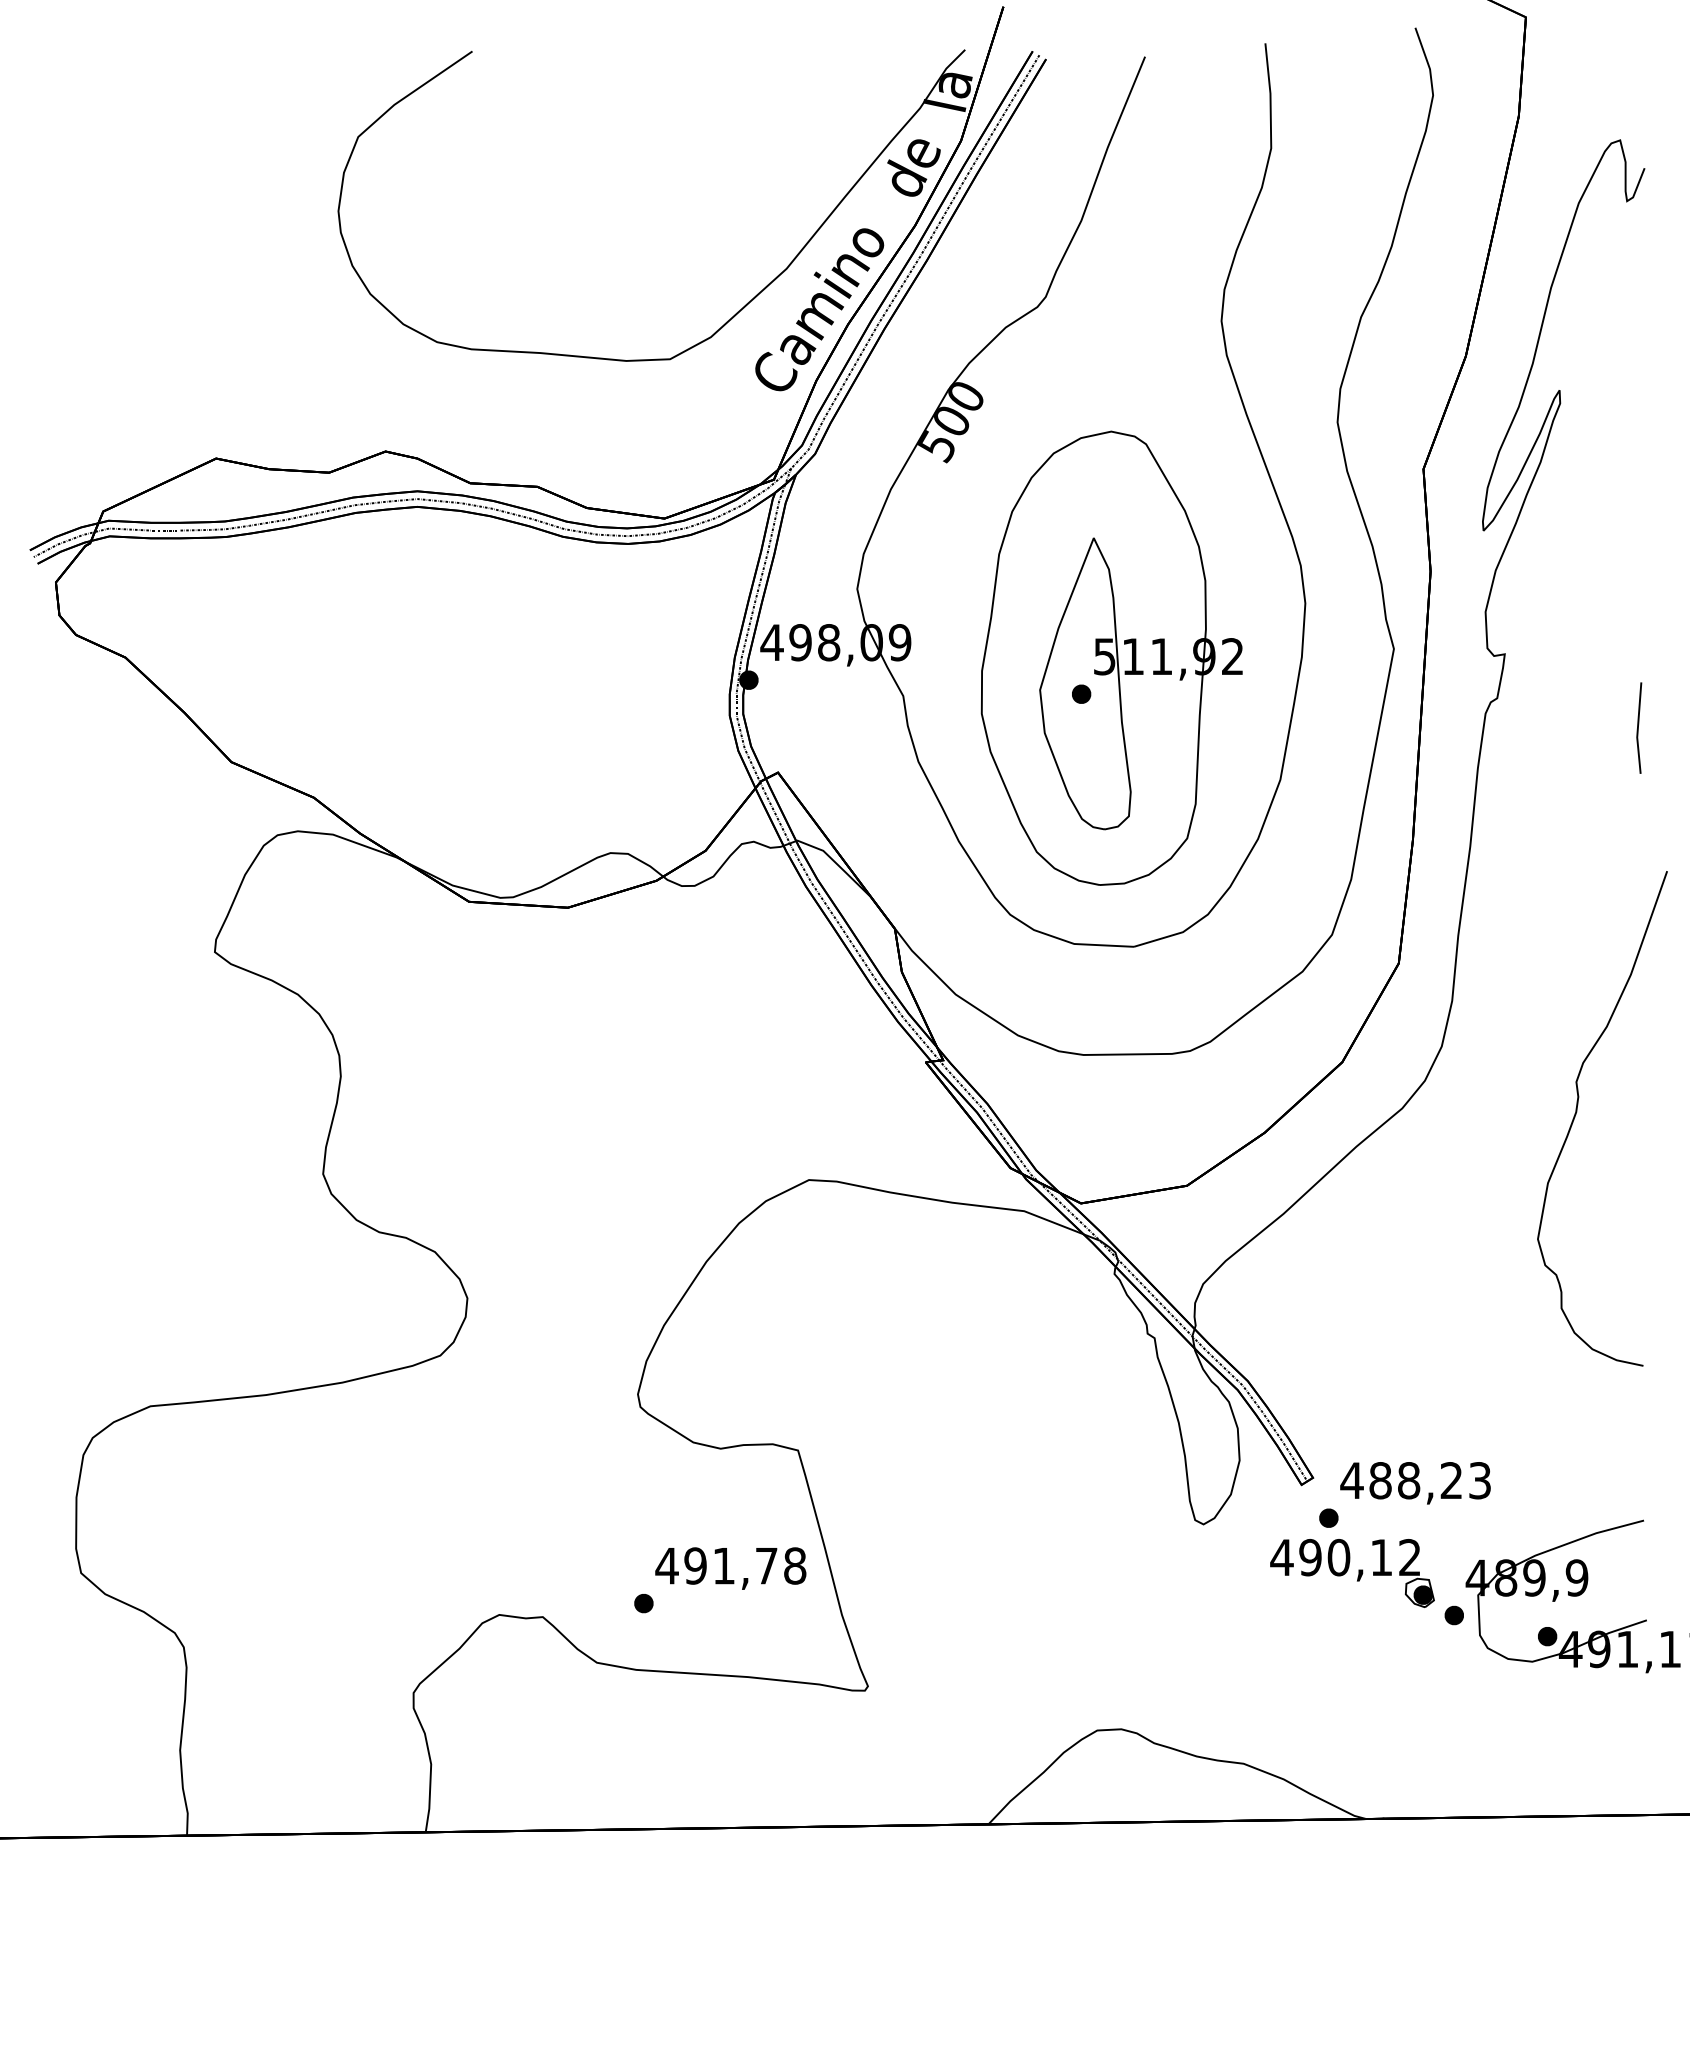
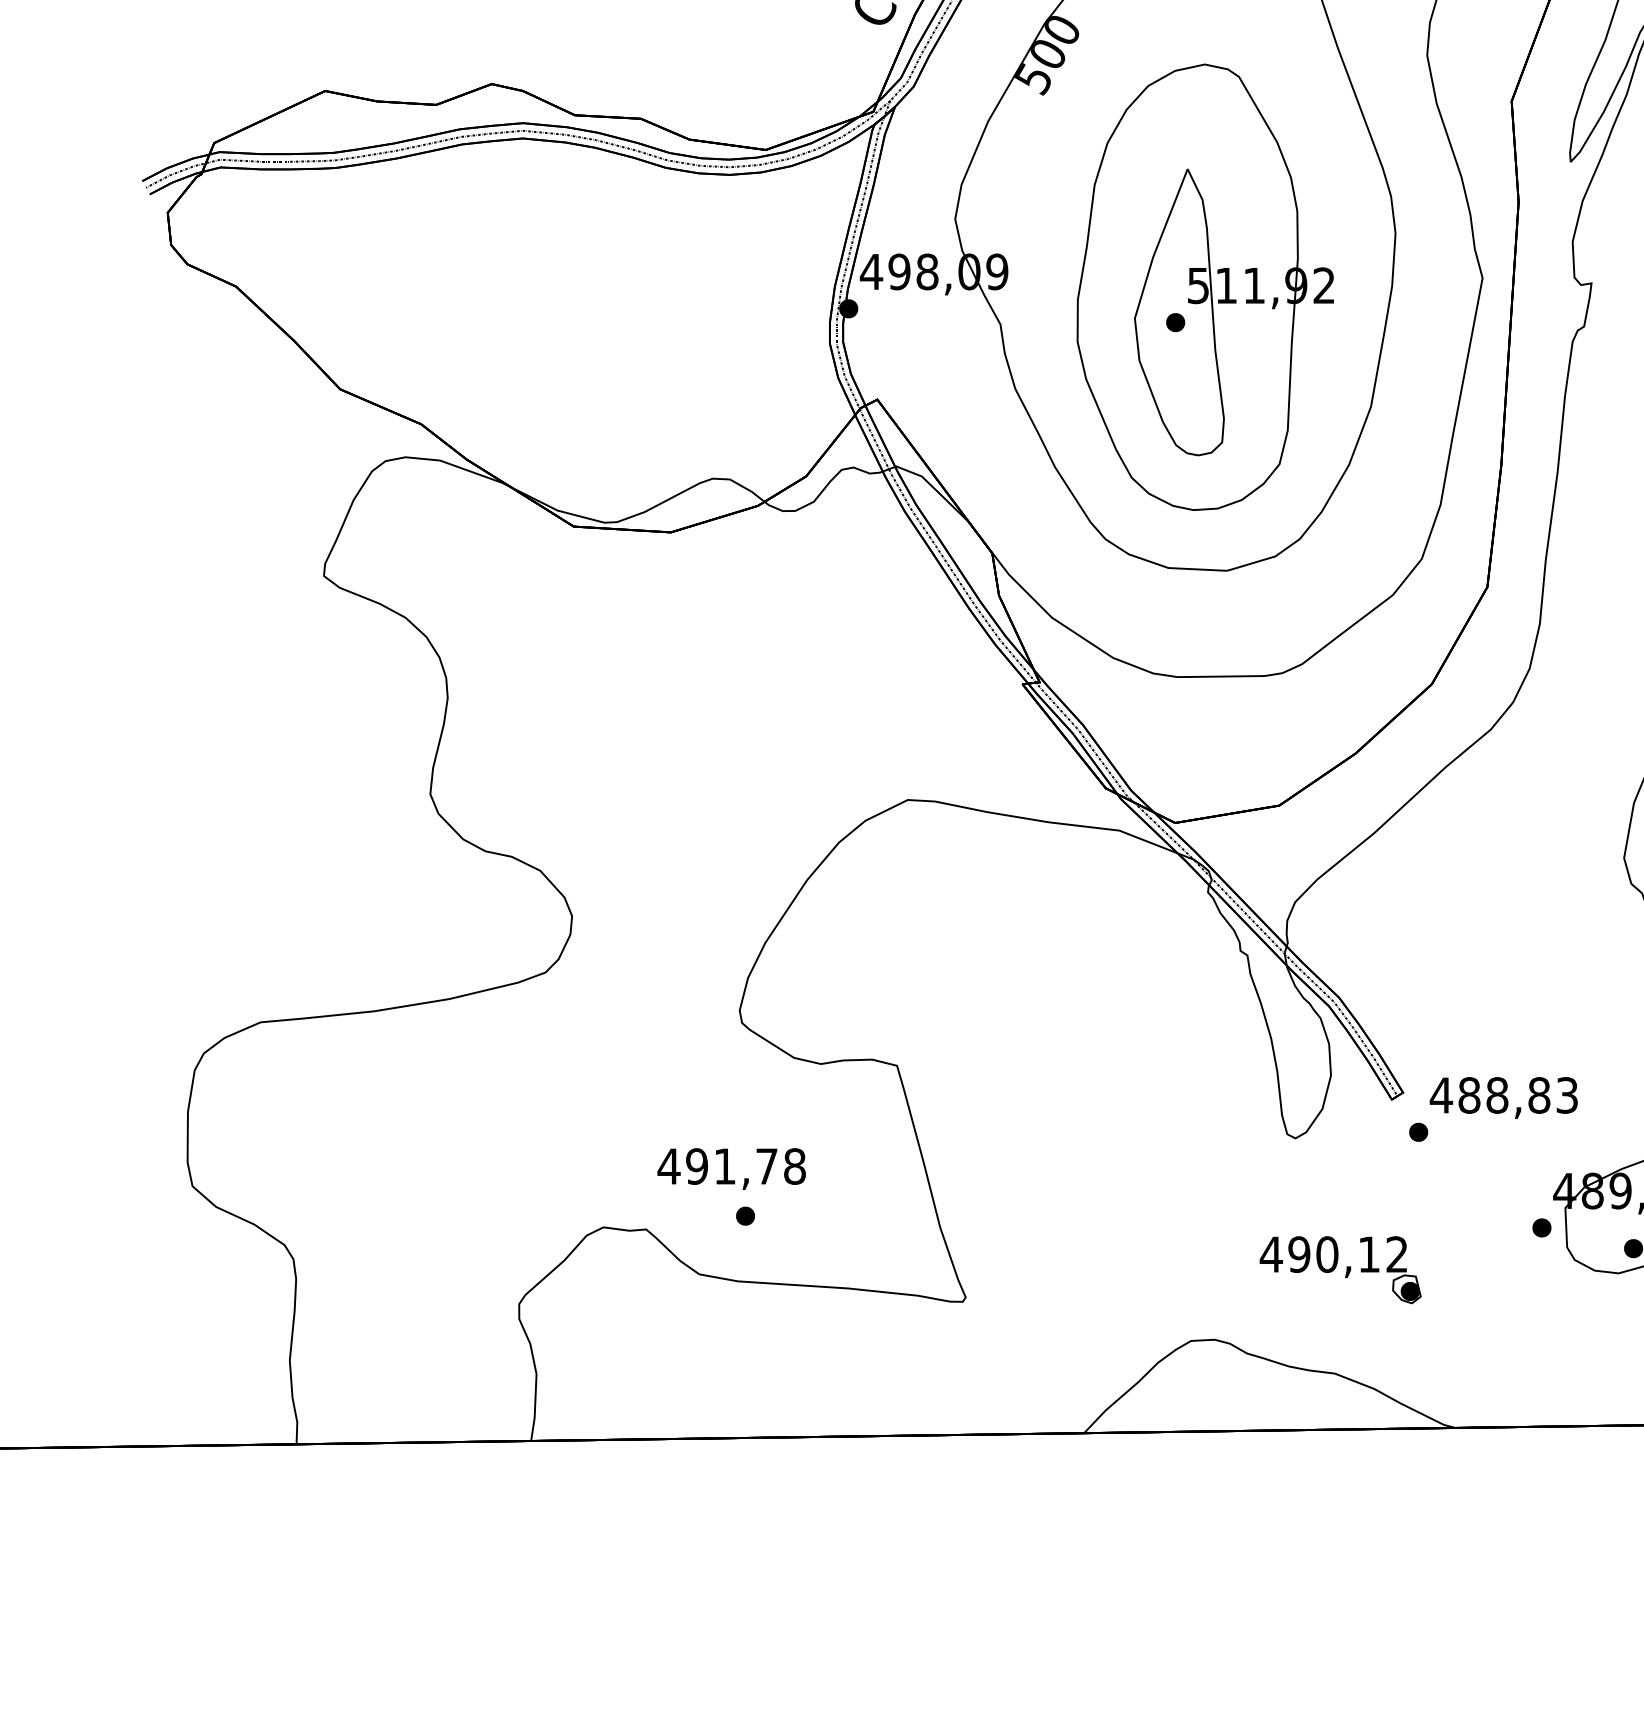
text: (1451, 1480) -> (1539, 1095), 488,23 -> 488,83
text: (730, 1568) -> (731, 1168), moved
part: (1352, 1573) -> (1340, 1270), moved

